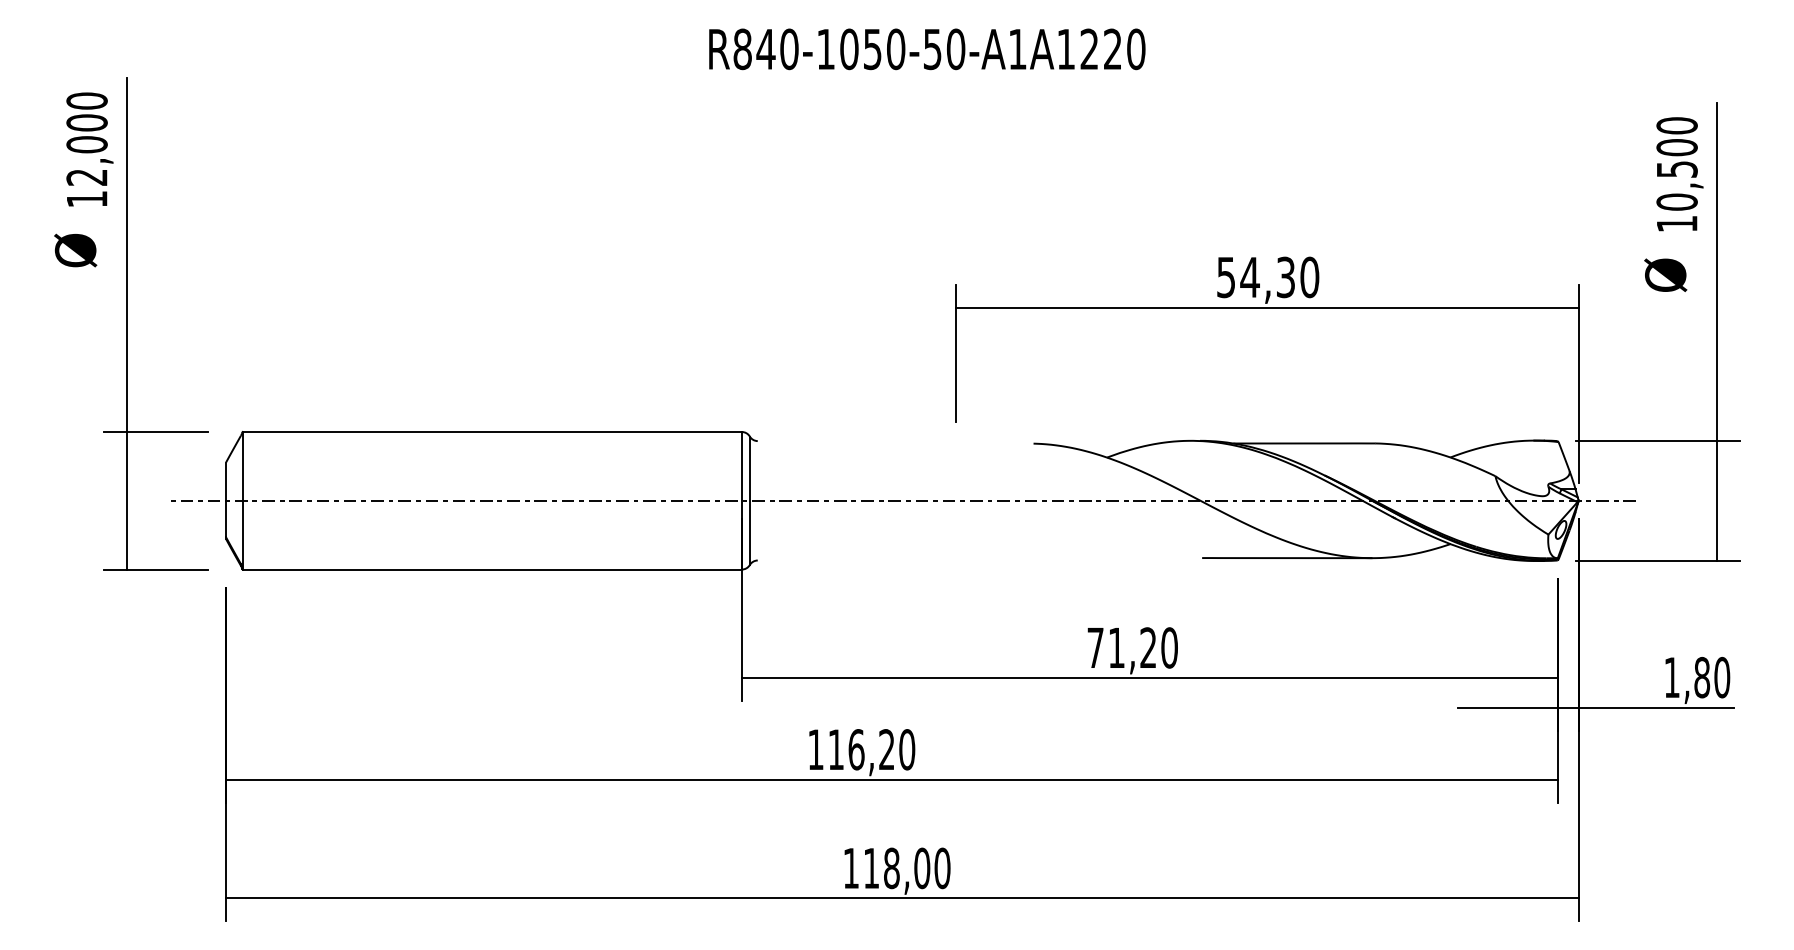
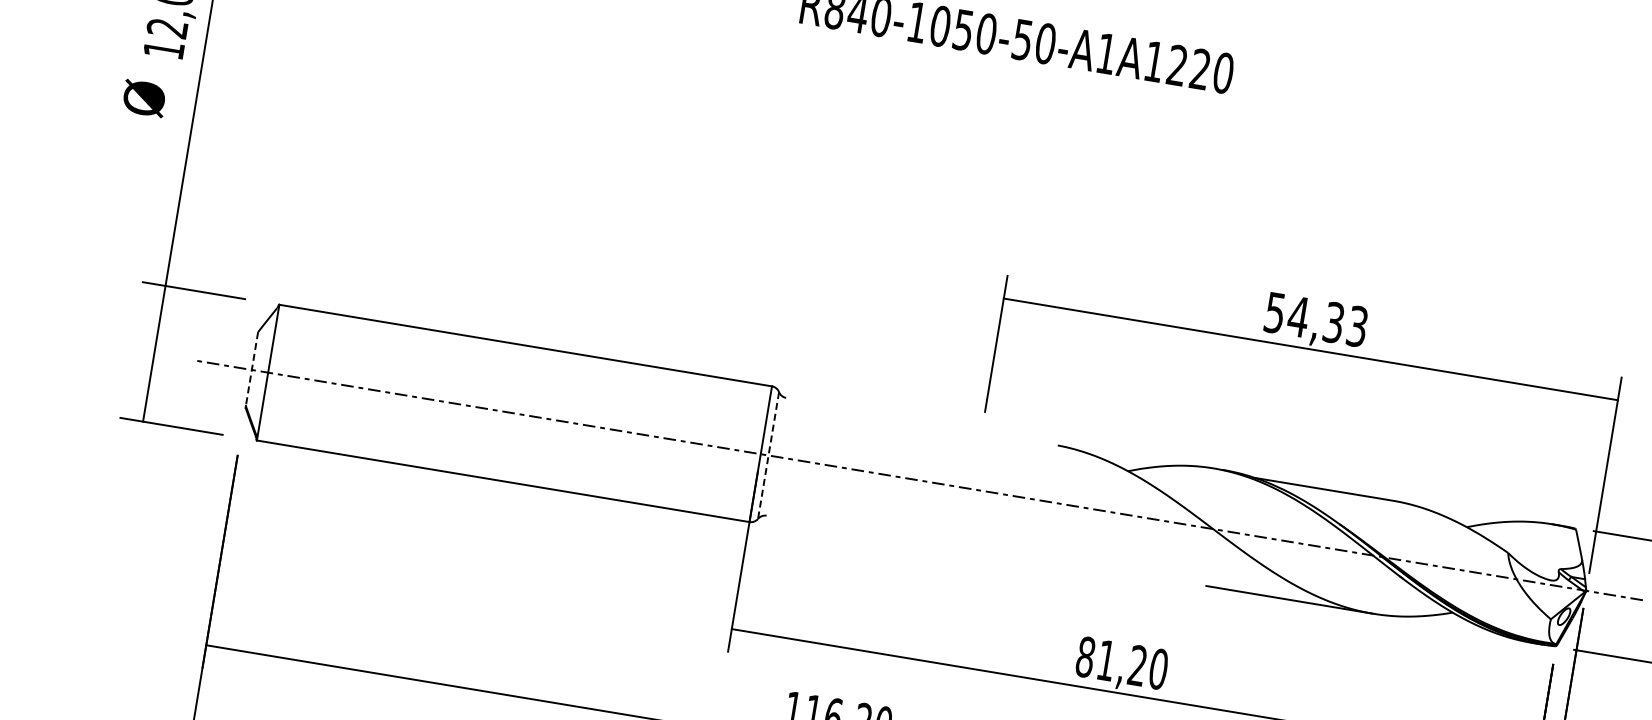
text: (1309, 277) -> (1357, 326), 54,30 -> 54,33
line: (226, 500) -> (252, 369), solid -> dashed
line: (749, 501) -> (768, 456), solid -> dashed
text: (1095, 647) -> (1085, 656), 71,20 -> 81,20

